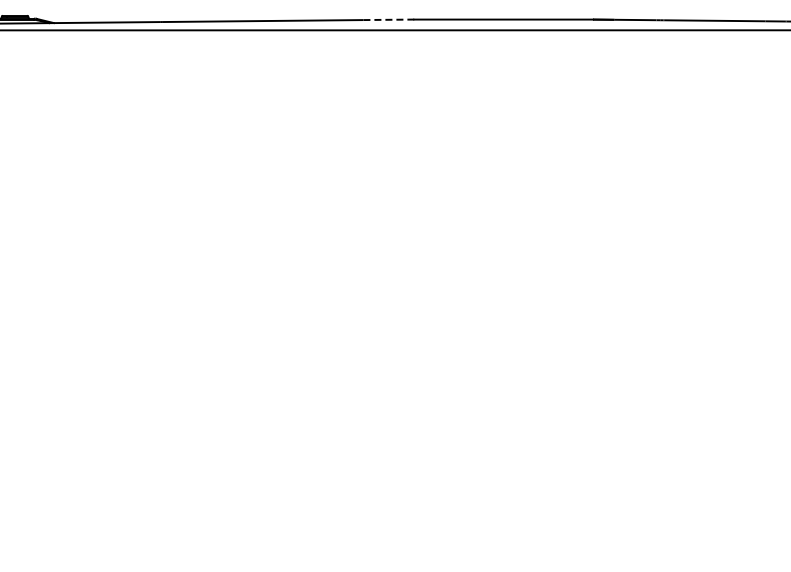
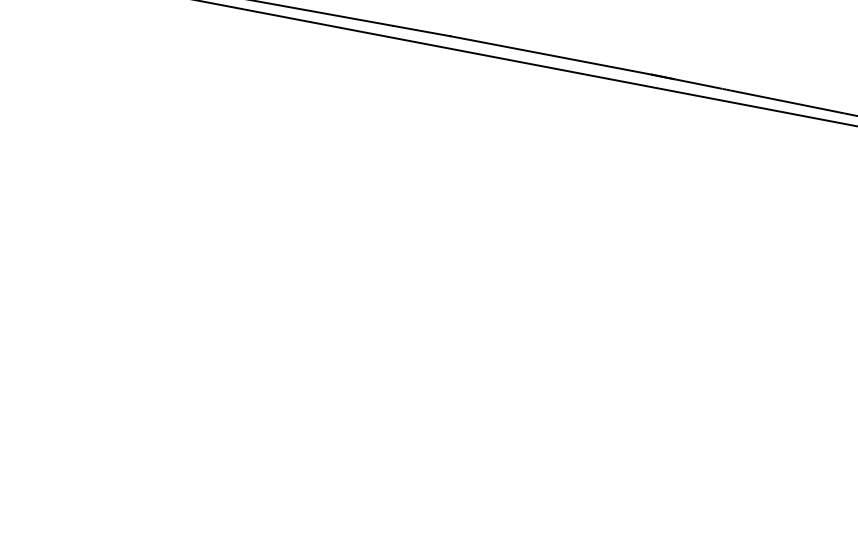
line: (389, 19) -> (422, 30), dashed -> solid

